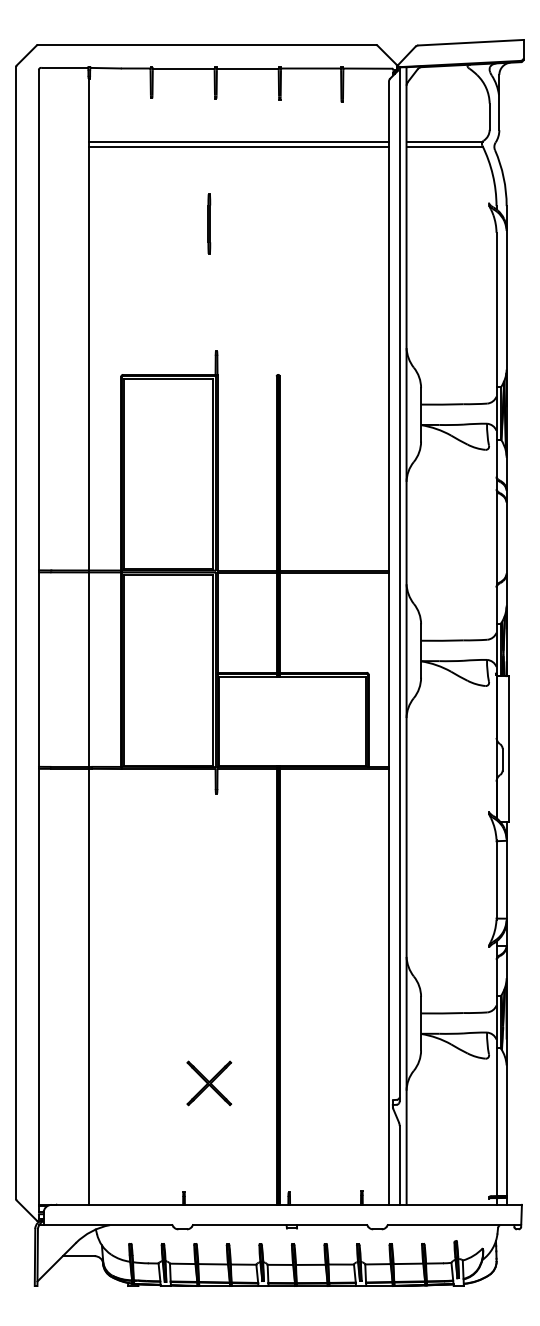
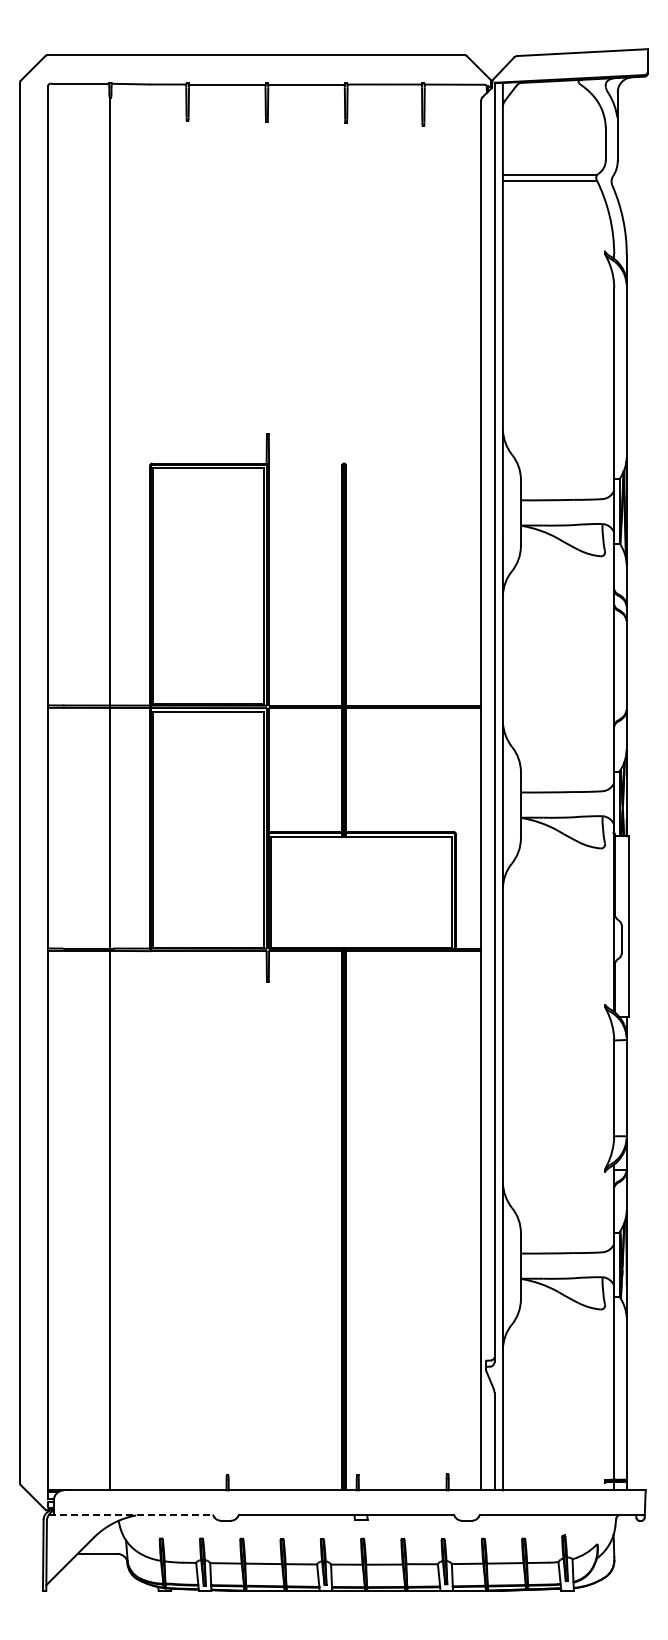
line: (238, 141) -> (295, 174), removed
line: (238, 146) -> (295, 181), removed
line: (208, 223) -> (258, 276), removed
part: (208, 1082) -> (258, 1339), removed
line: (106, 1225) -> (131, 1515), solid -> dashed

